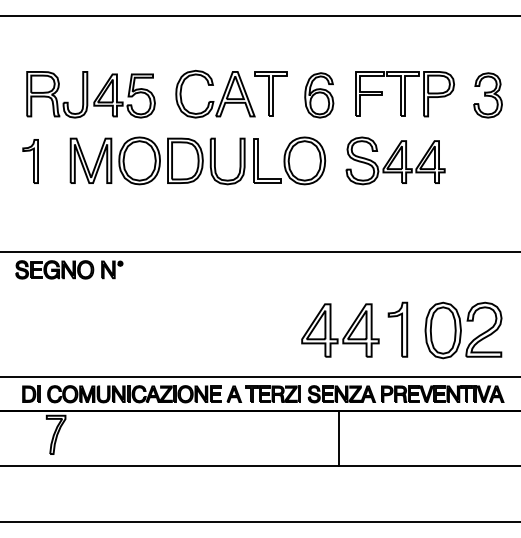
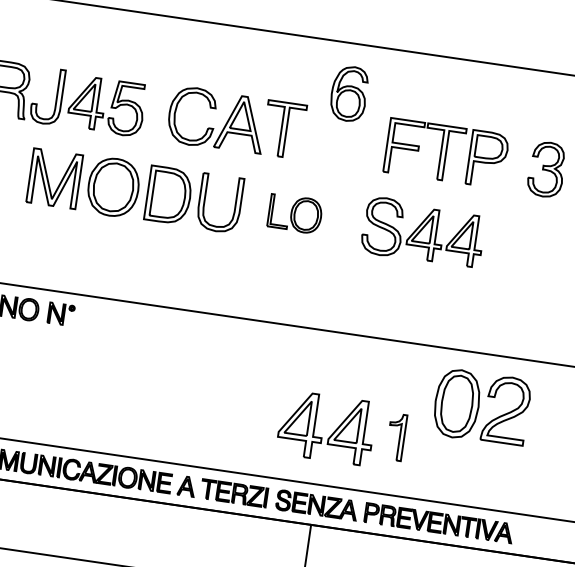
part: (319, 95) -> (349, 93), moved
part: (289, 160) -> (294, 213), size x0.6
part: (397, 329) -> (395, 436), size x0.7
part: (463, 330) -> (481, 407), moved

